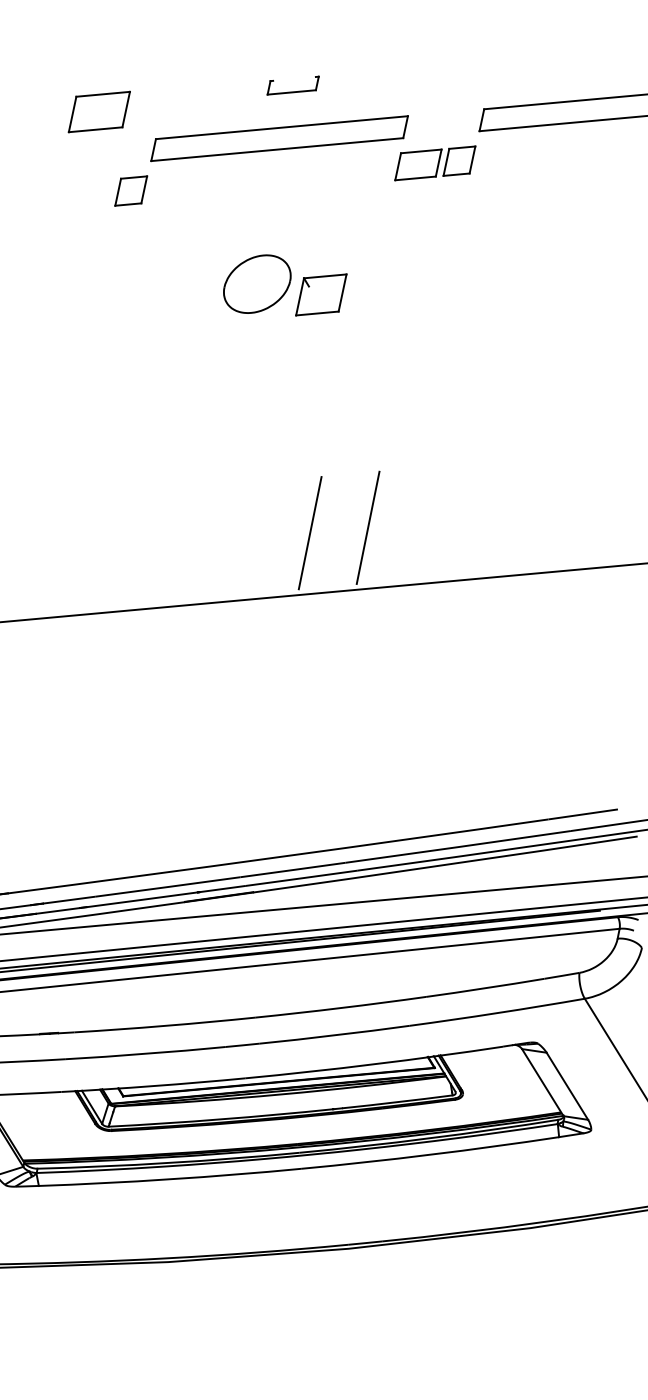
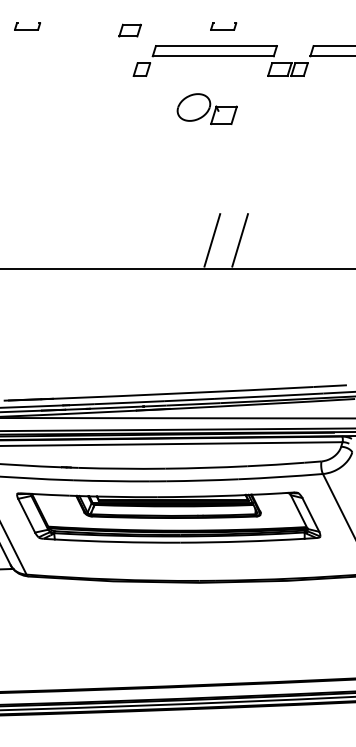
part: (97, 111) -> (129, 30), size x0.7
part: (283, 285) -> (206, 109), moved

